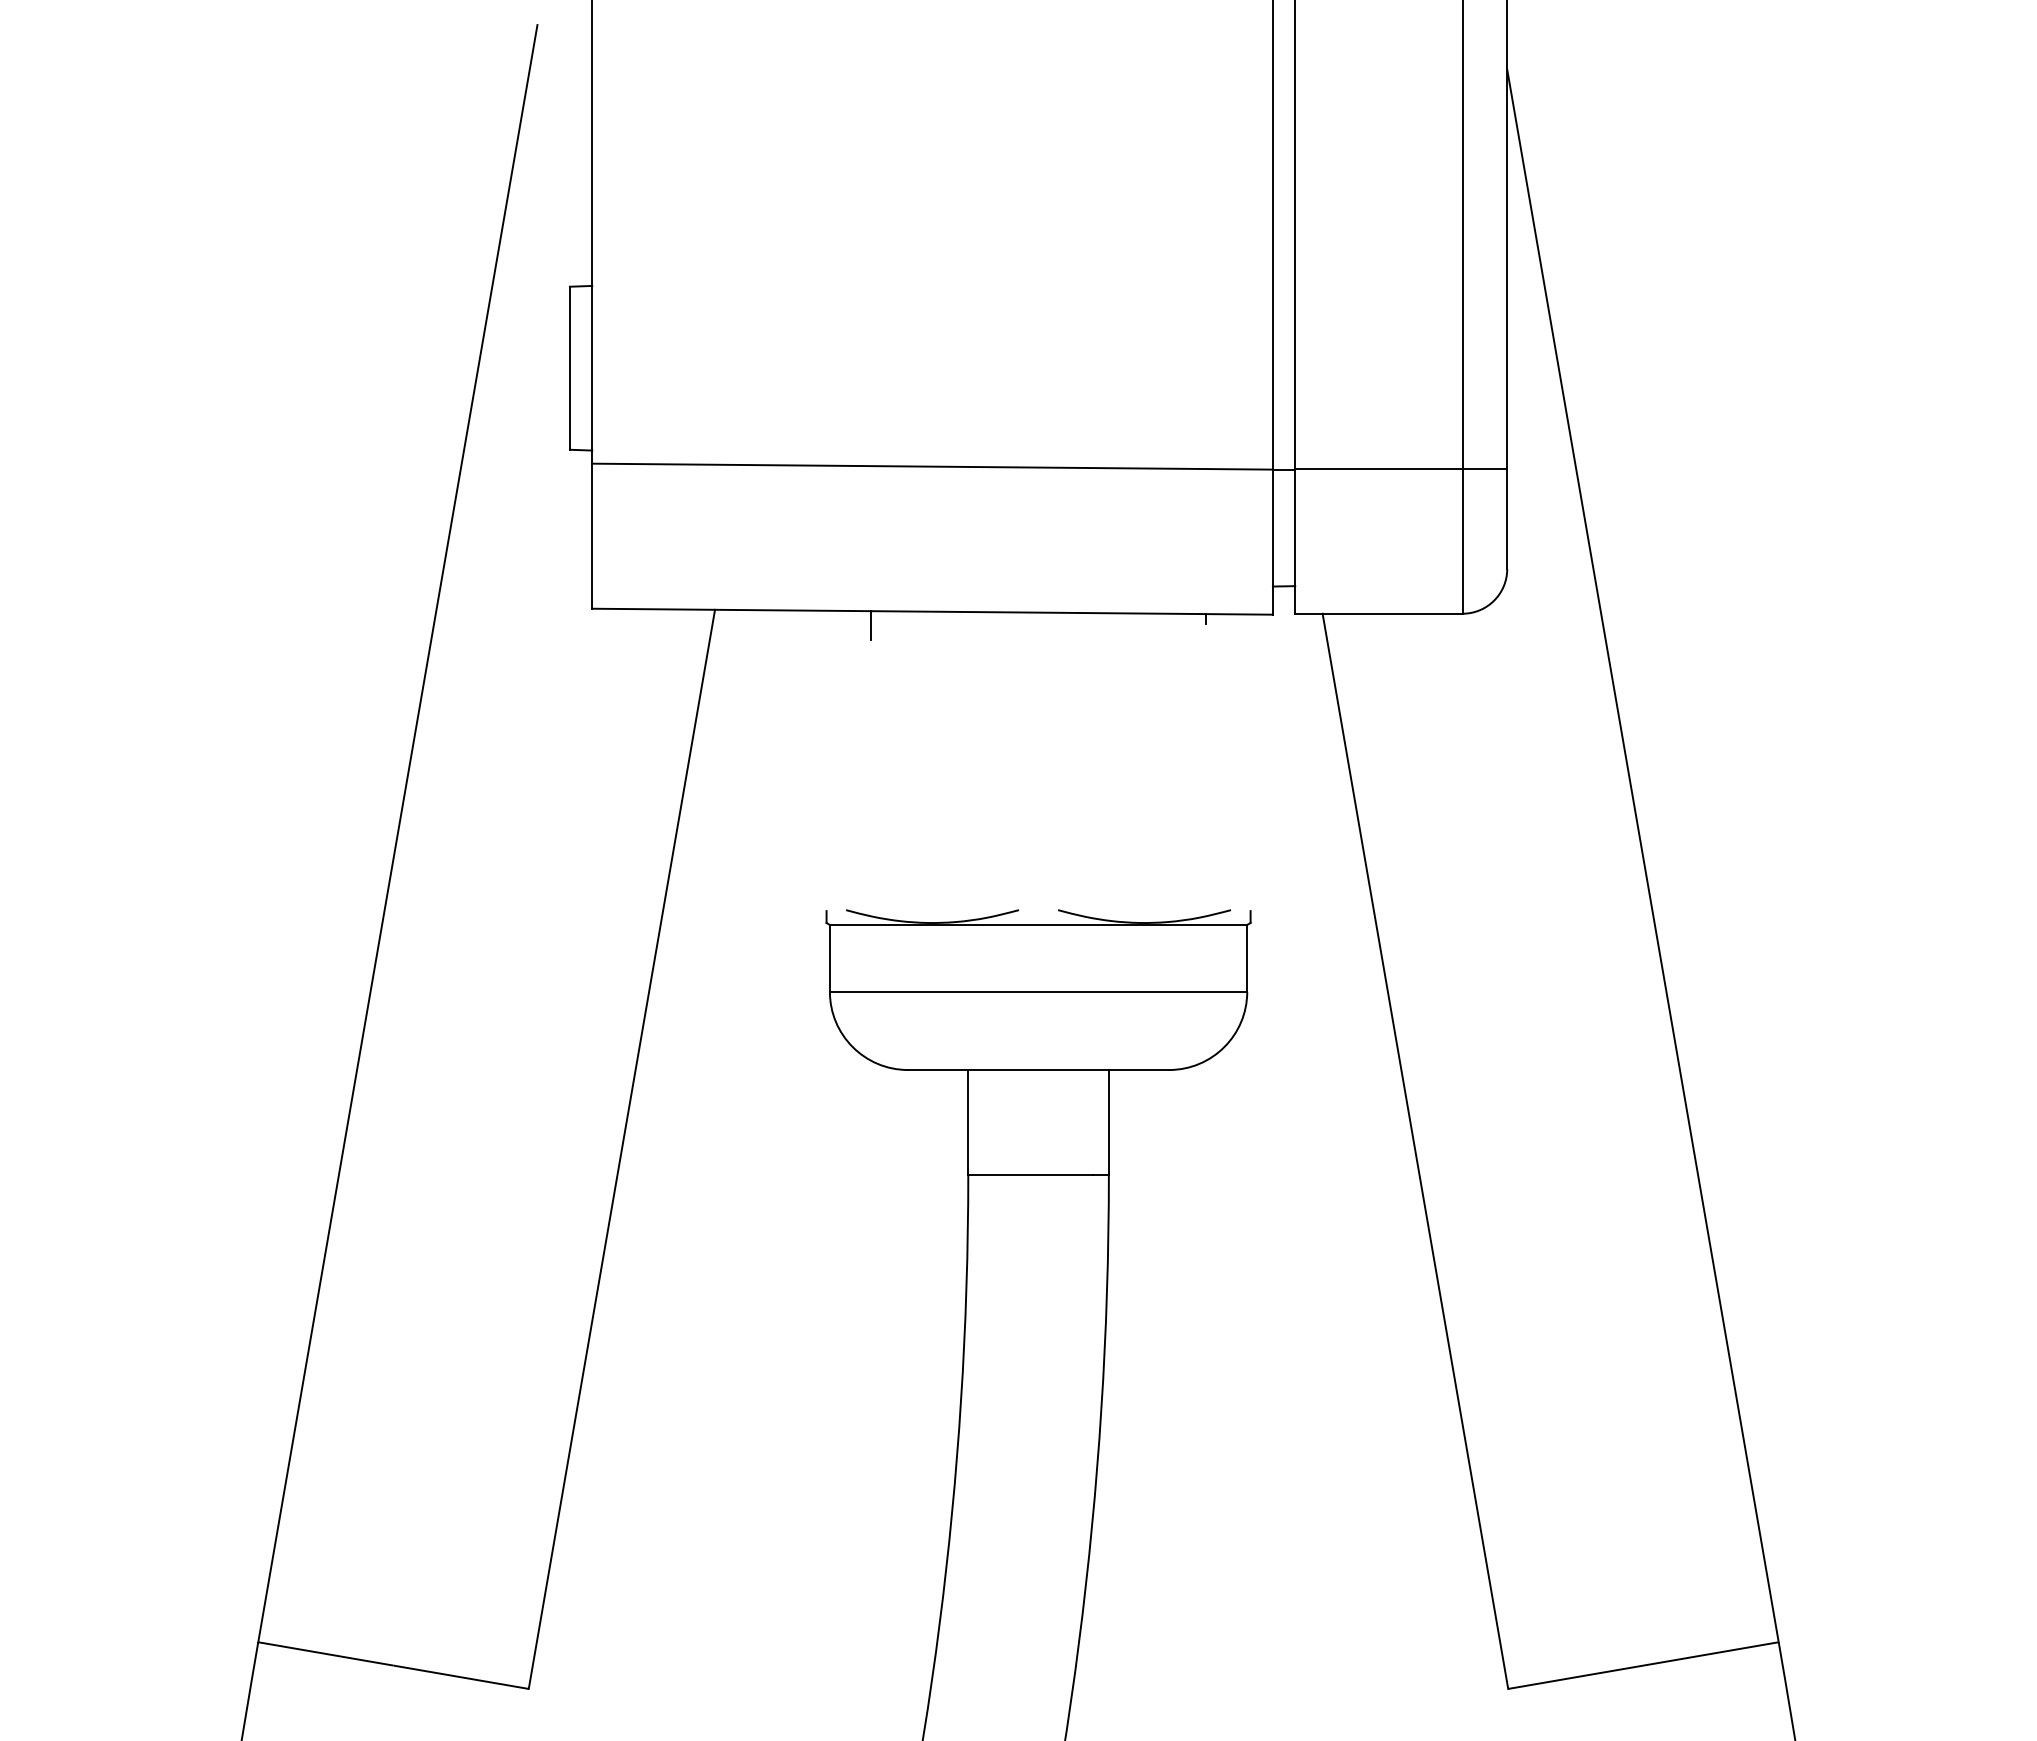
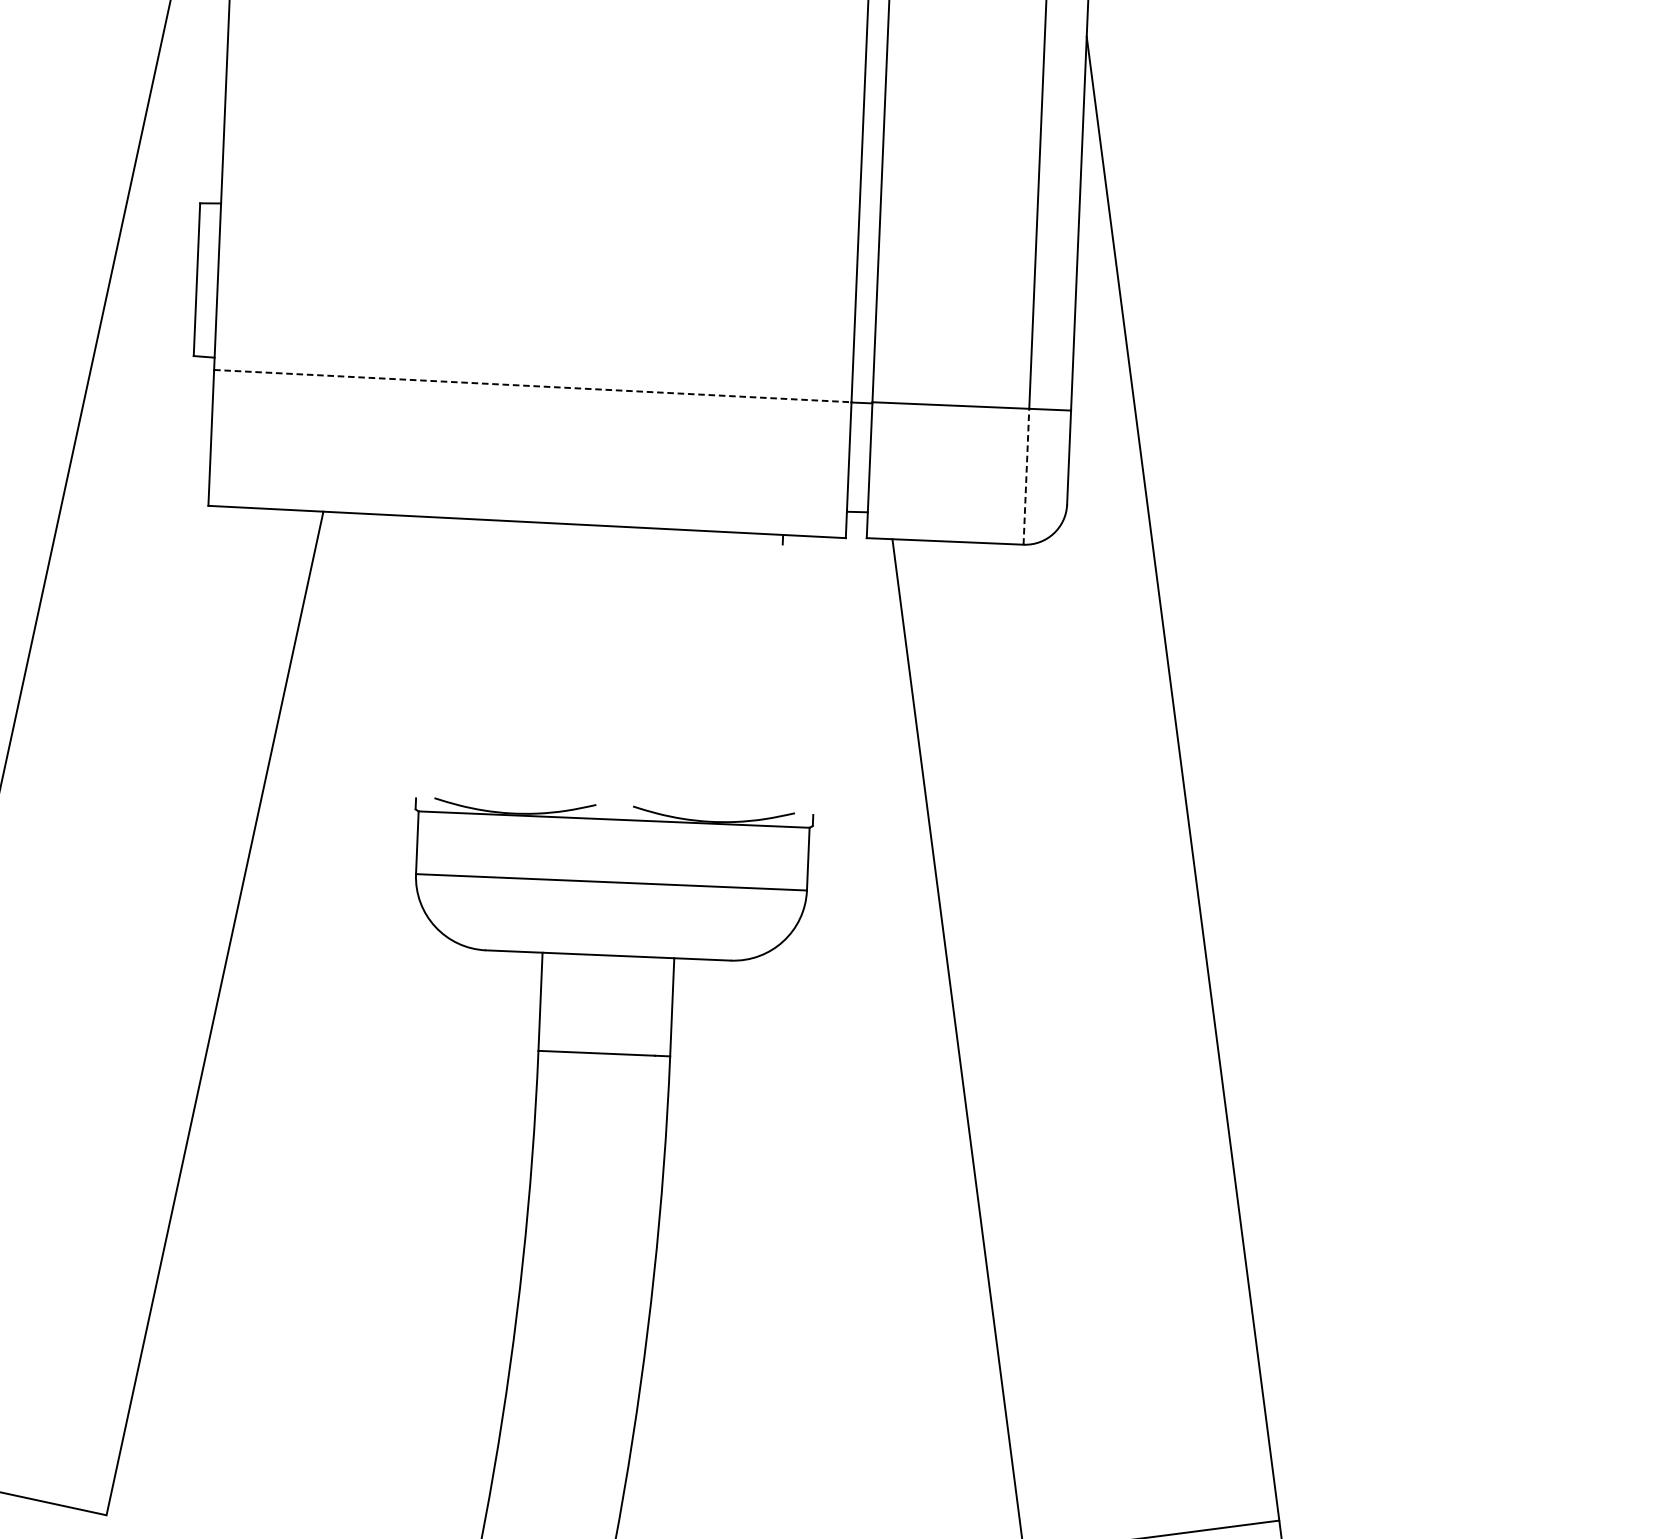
line: (933, 466) -> (533, 386), solid -> dashed
line: (1462, 541) -> (1026, 477), solid -> dashed
line: (871, 625) -> (469, 532), removed

